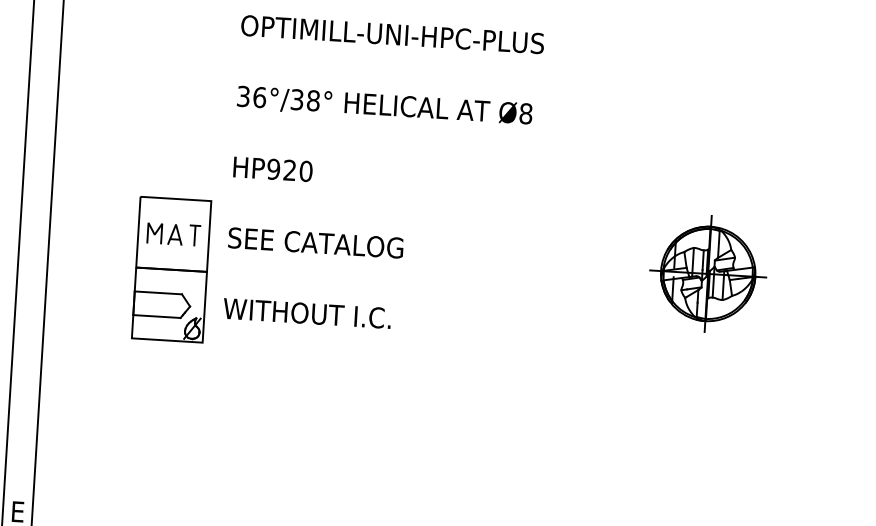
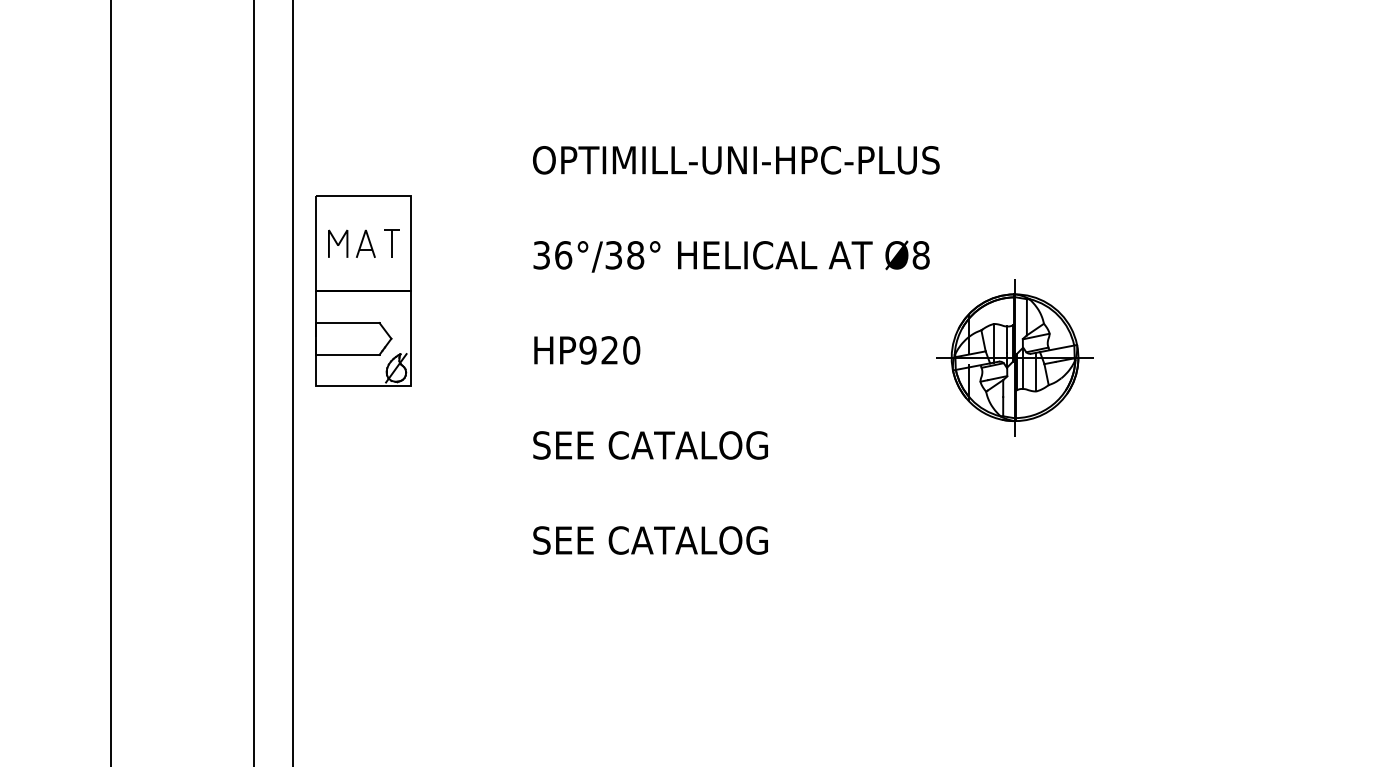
part: (171, 269) -> (363, 290), moved
part: (707, 273) -> (1014, 357), moved
text: (310, 313) -> (649, 540), WITHOUT I.C. -> SEE CATALOG

